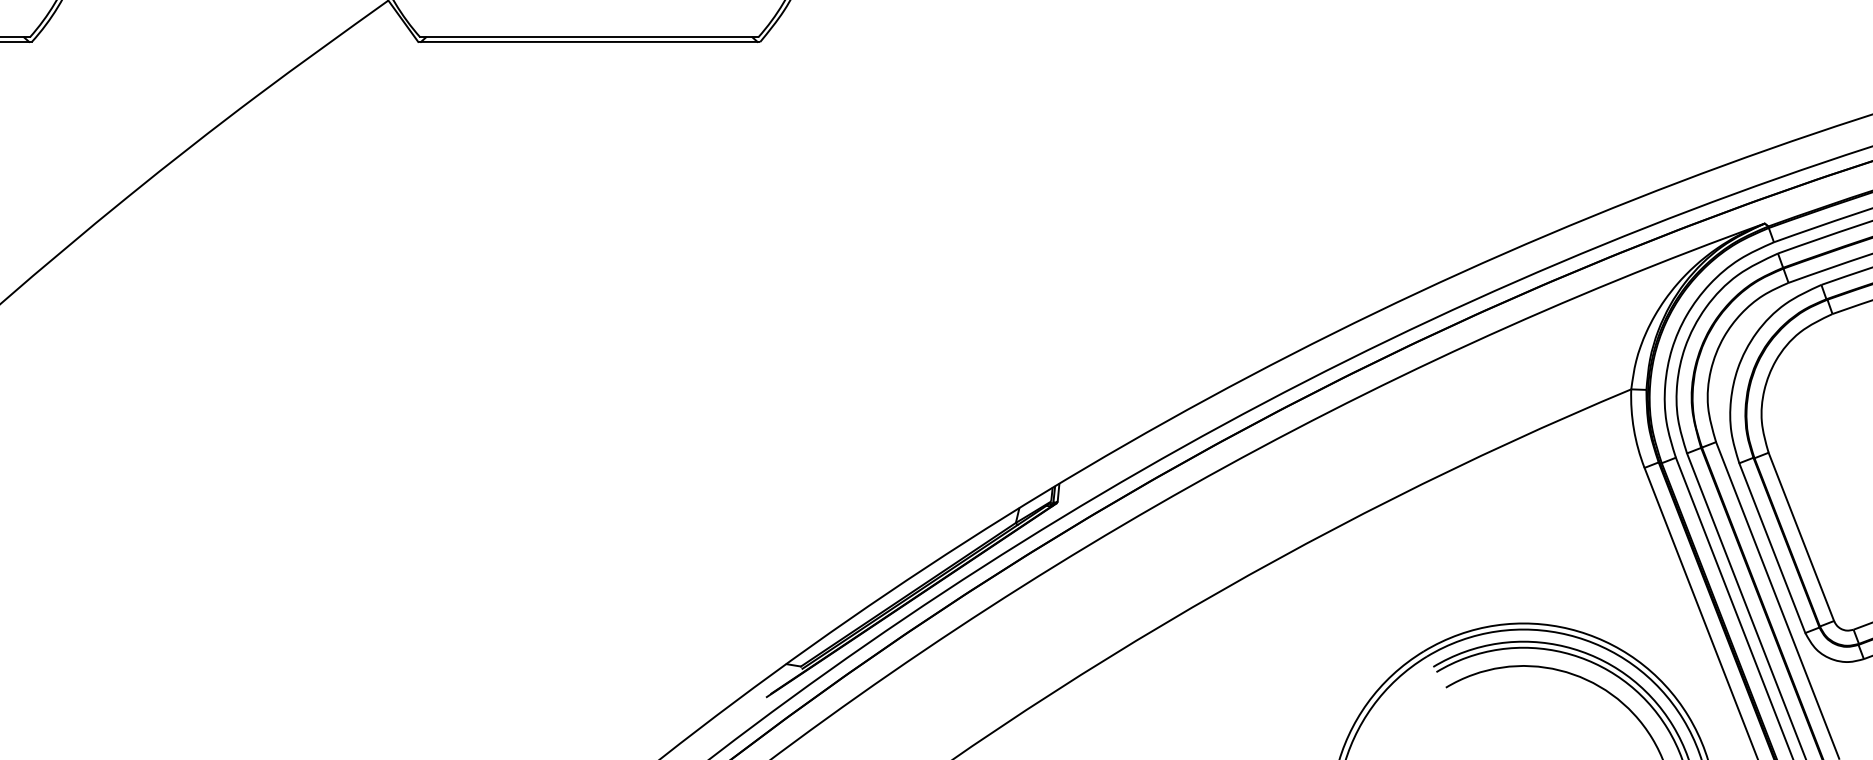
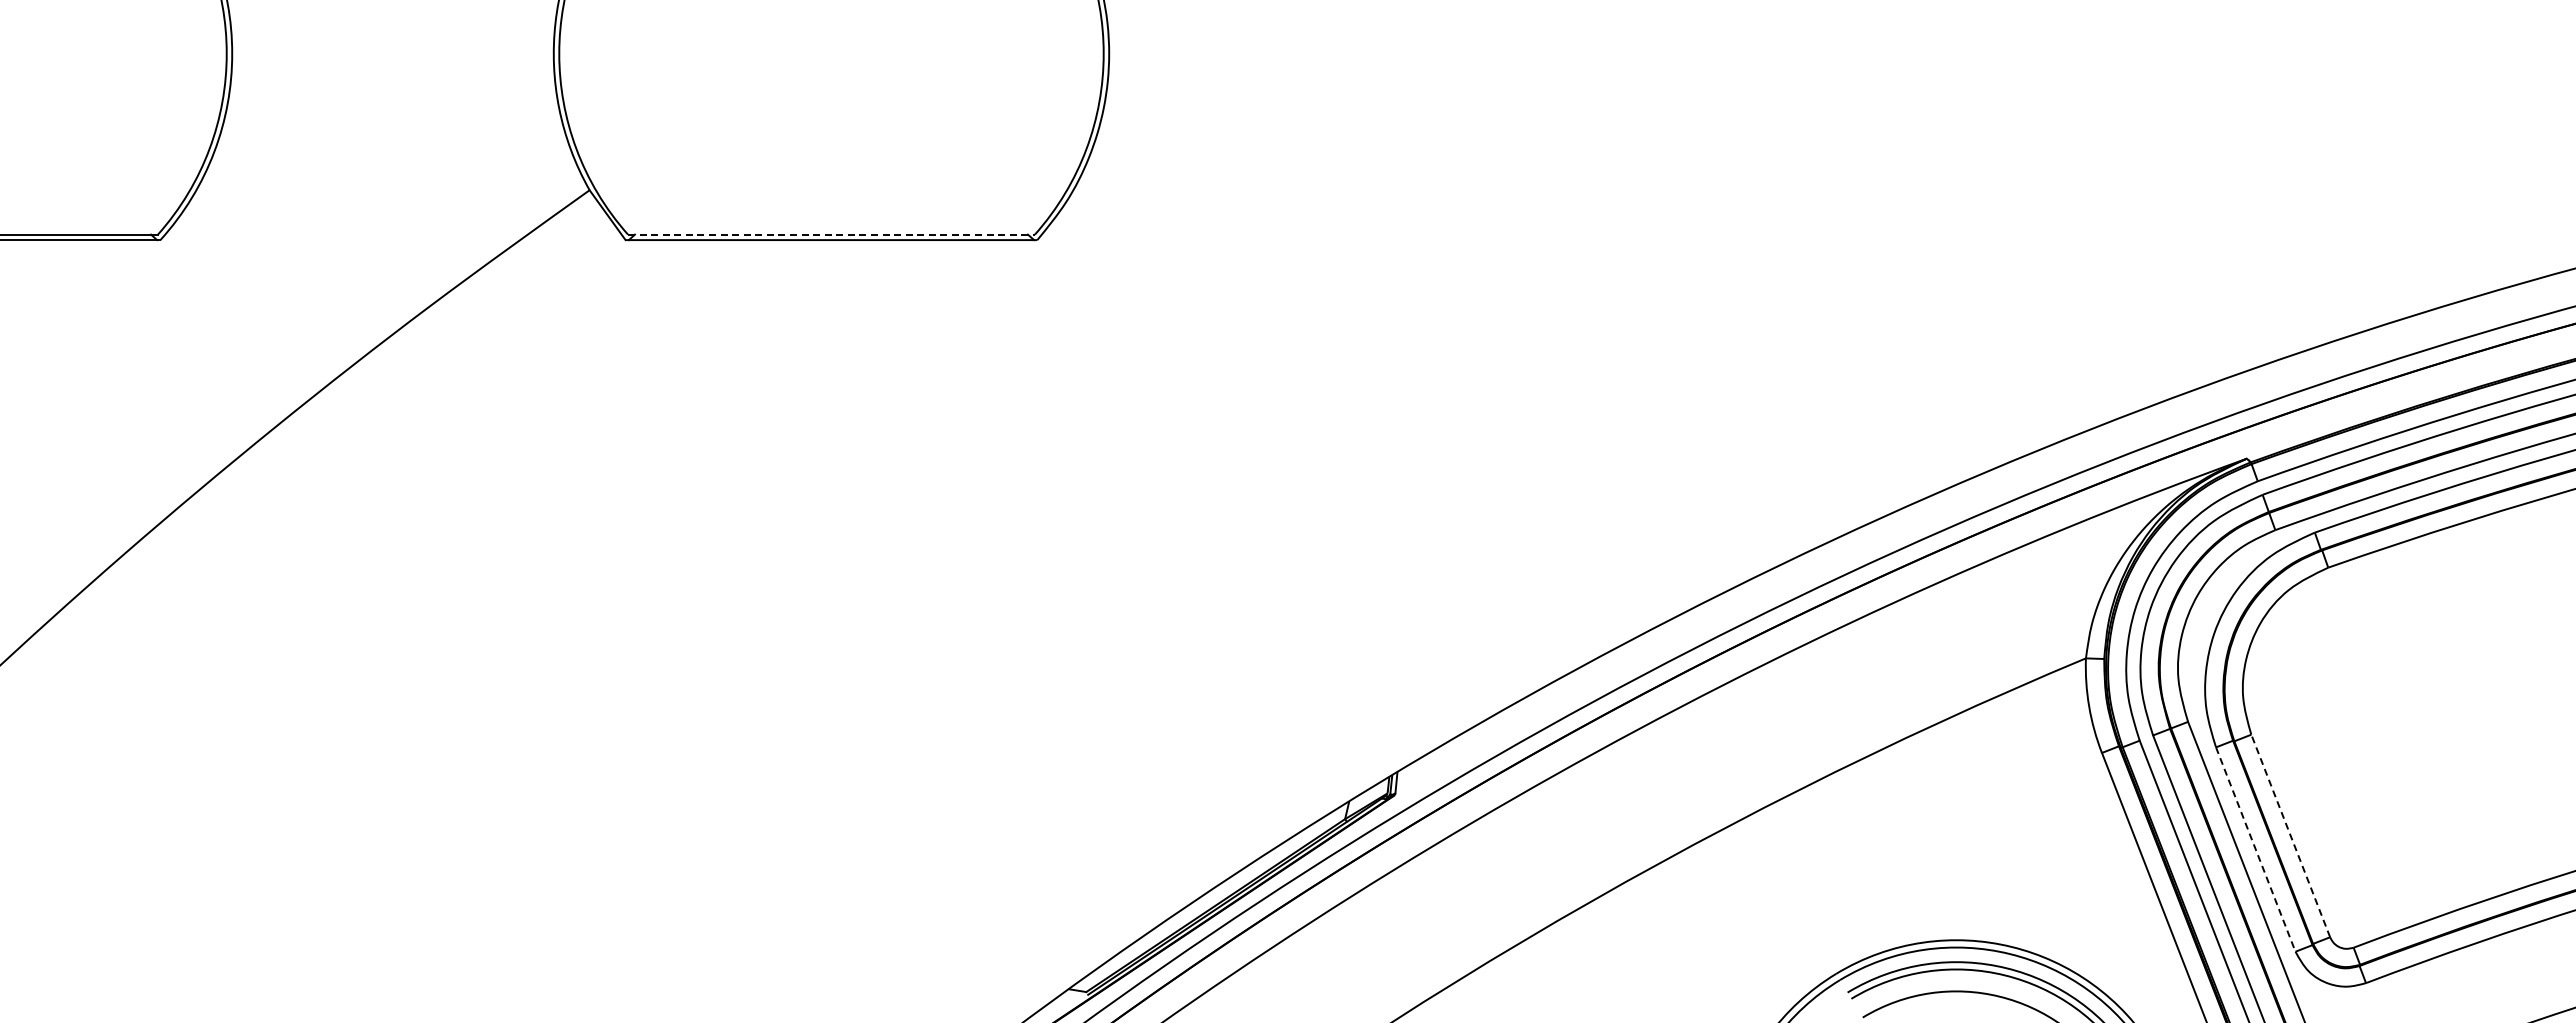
line: (589, 37) -> (831, 234), solid -> dashed
line: (1801, 536) -> (2290, 835), solid -> dashed
line: (1772, 548) -> (2255, 849), solid -> dashed

